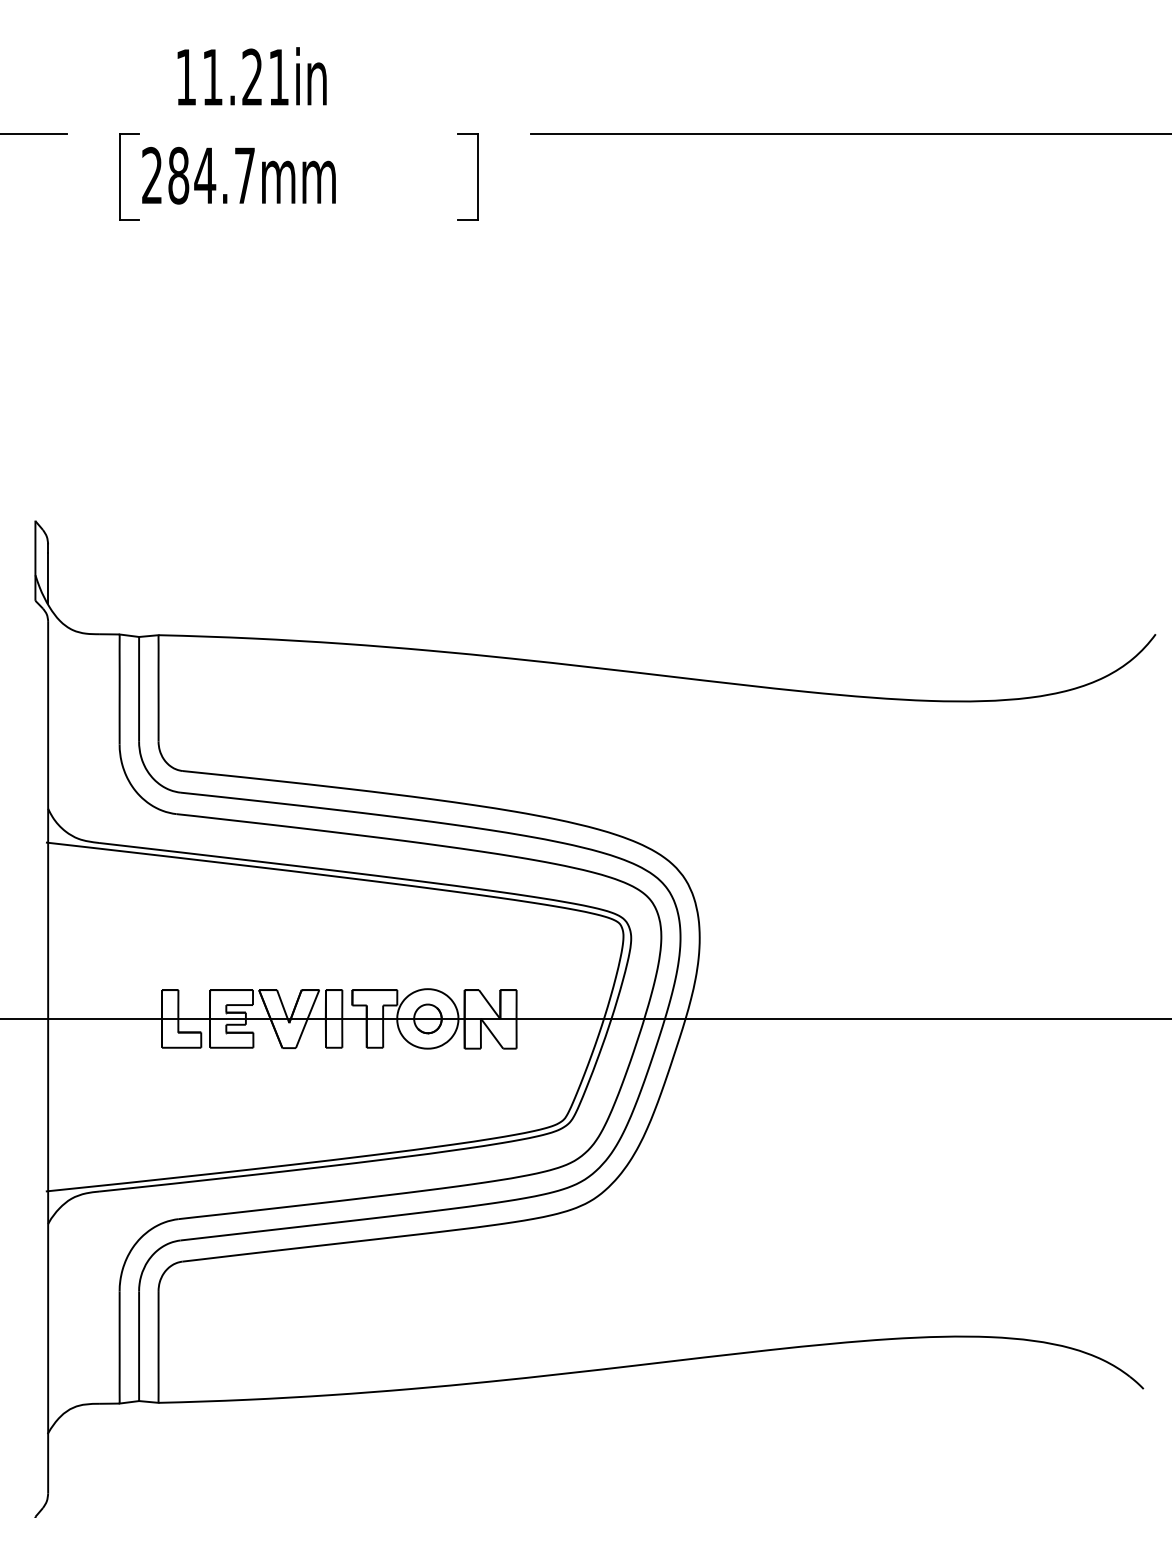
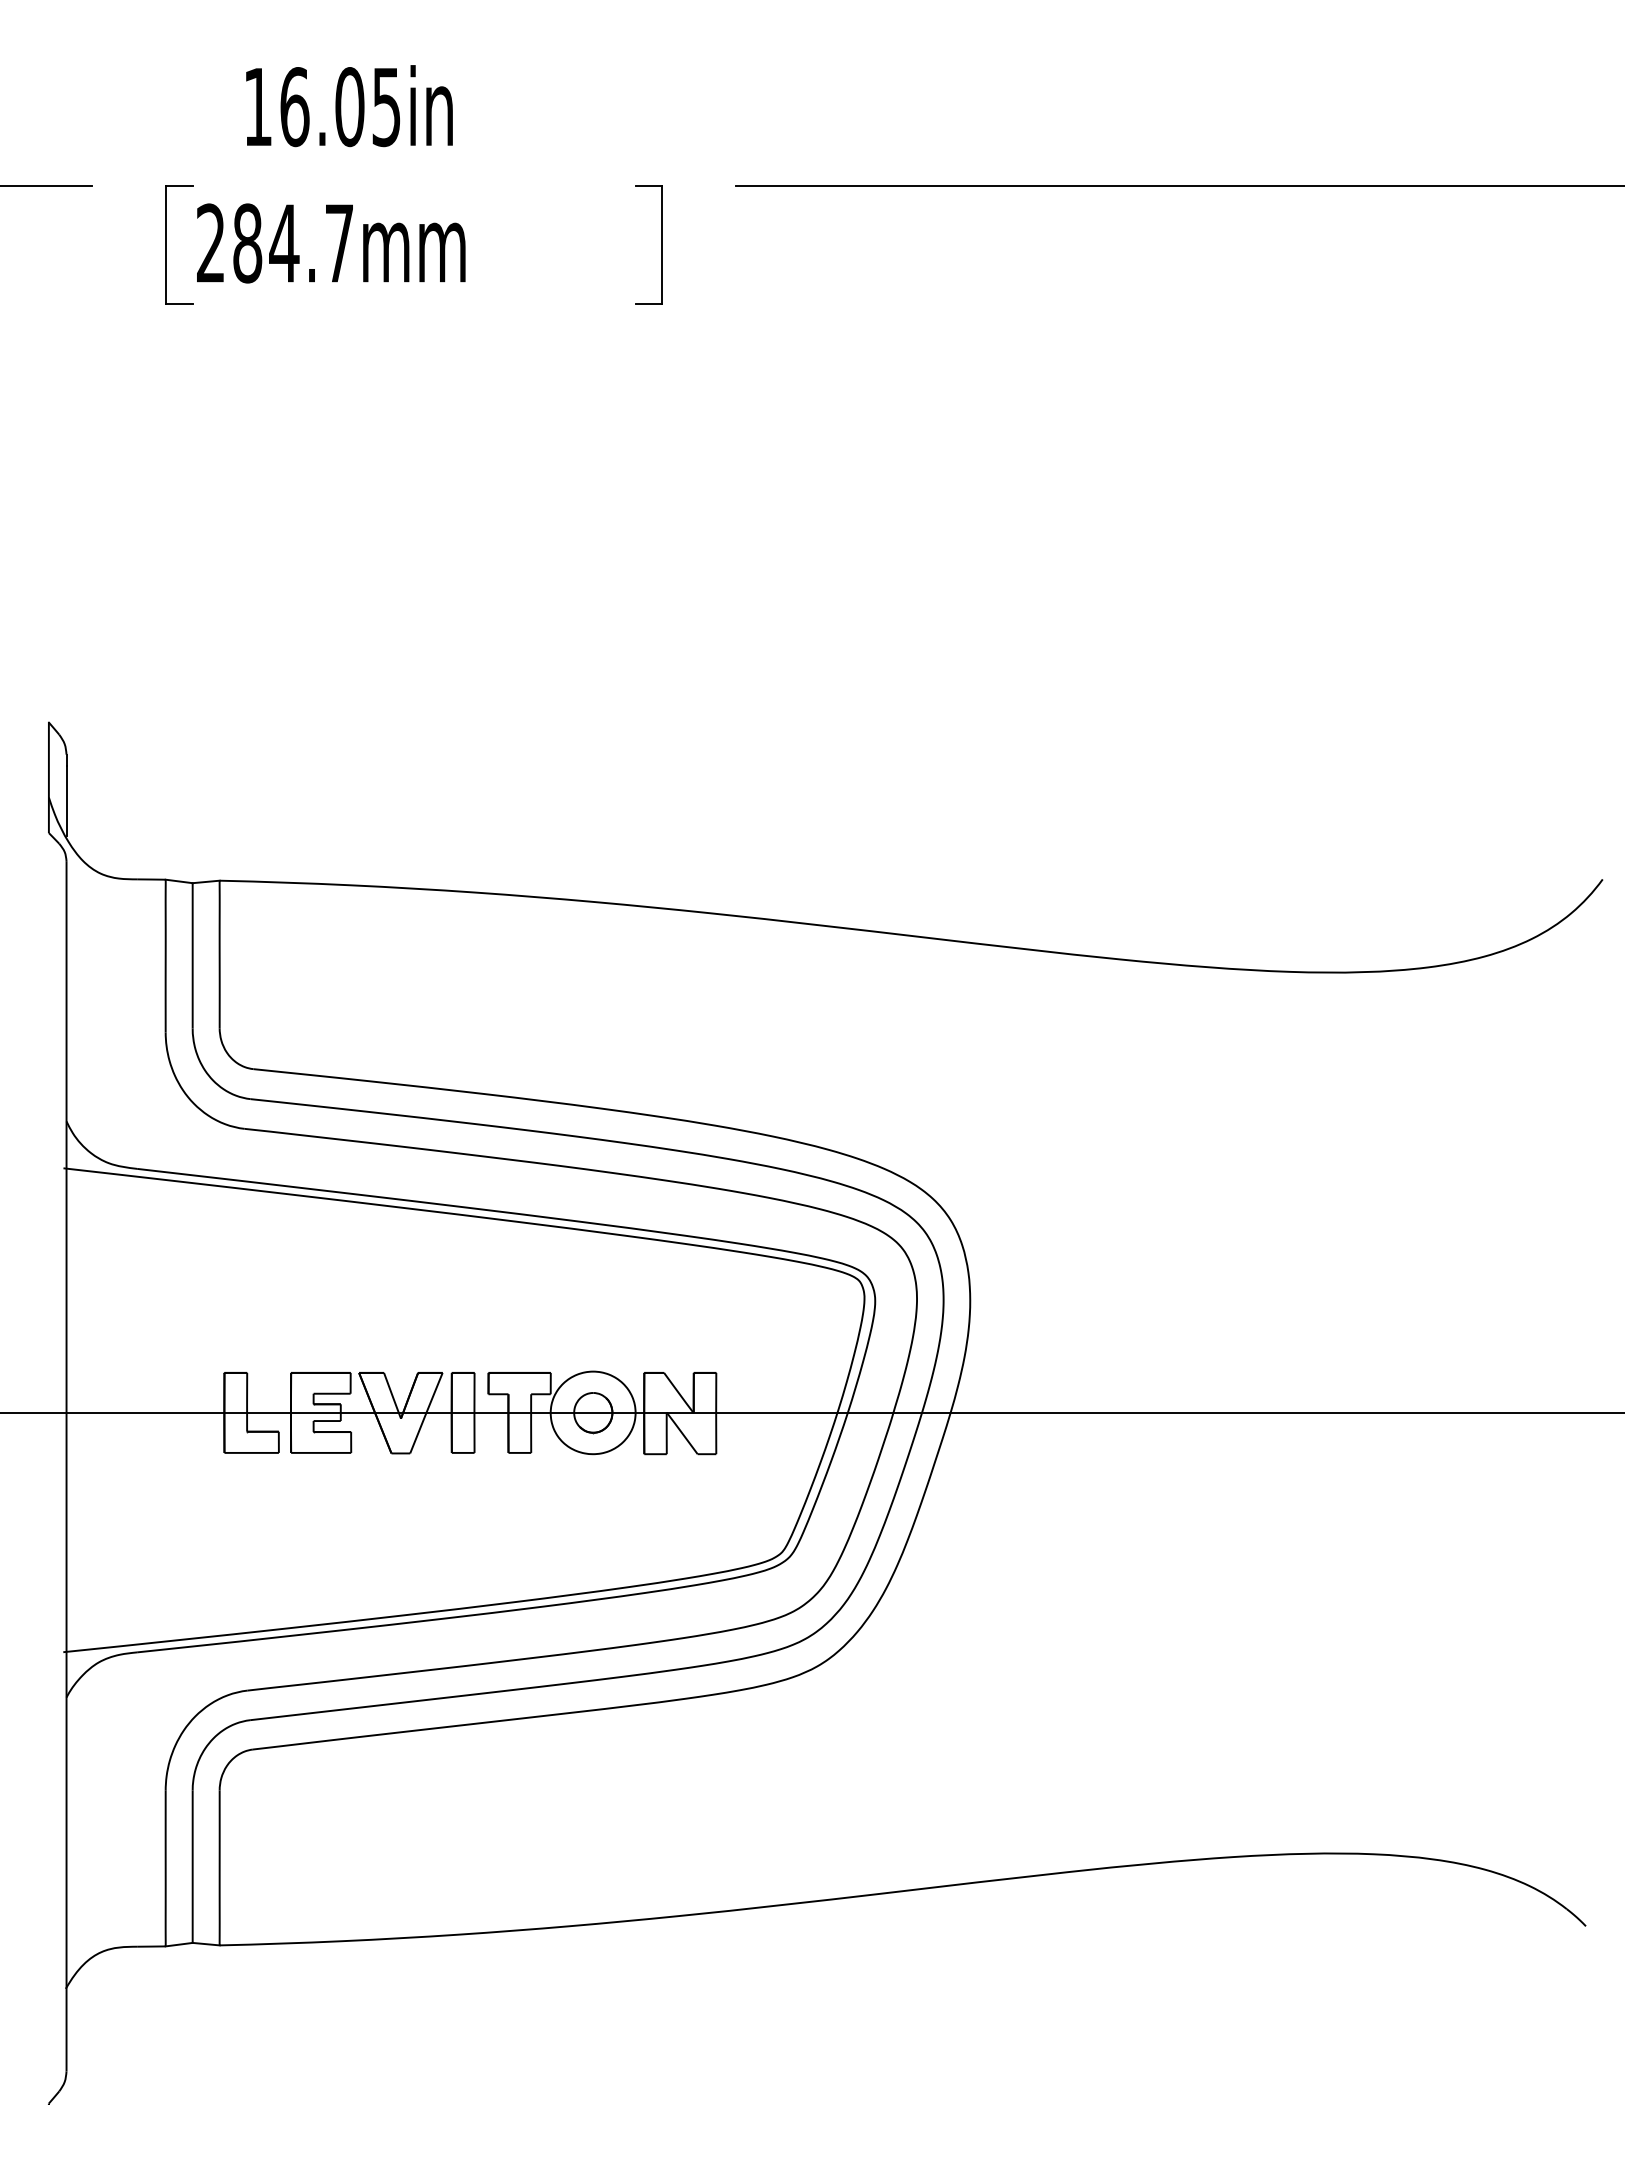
text: (245, 77) -> (340, 107), 11.21in -> 16.05in

